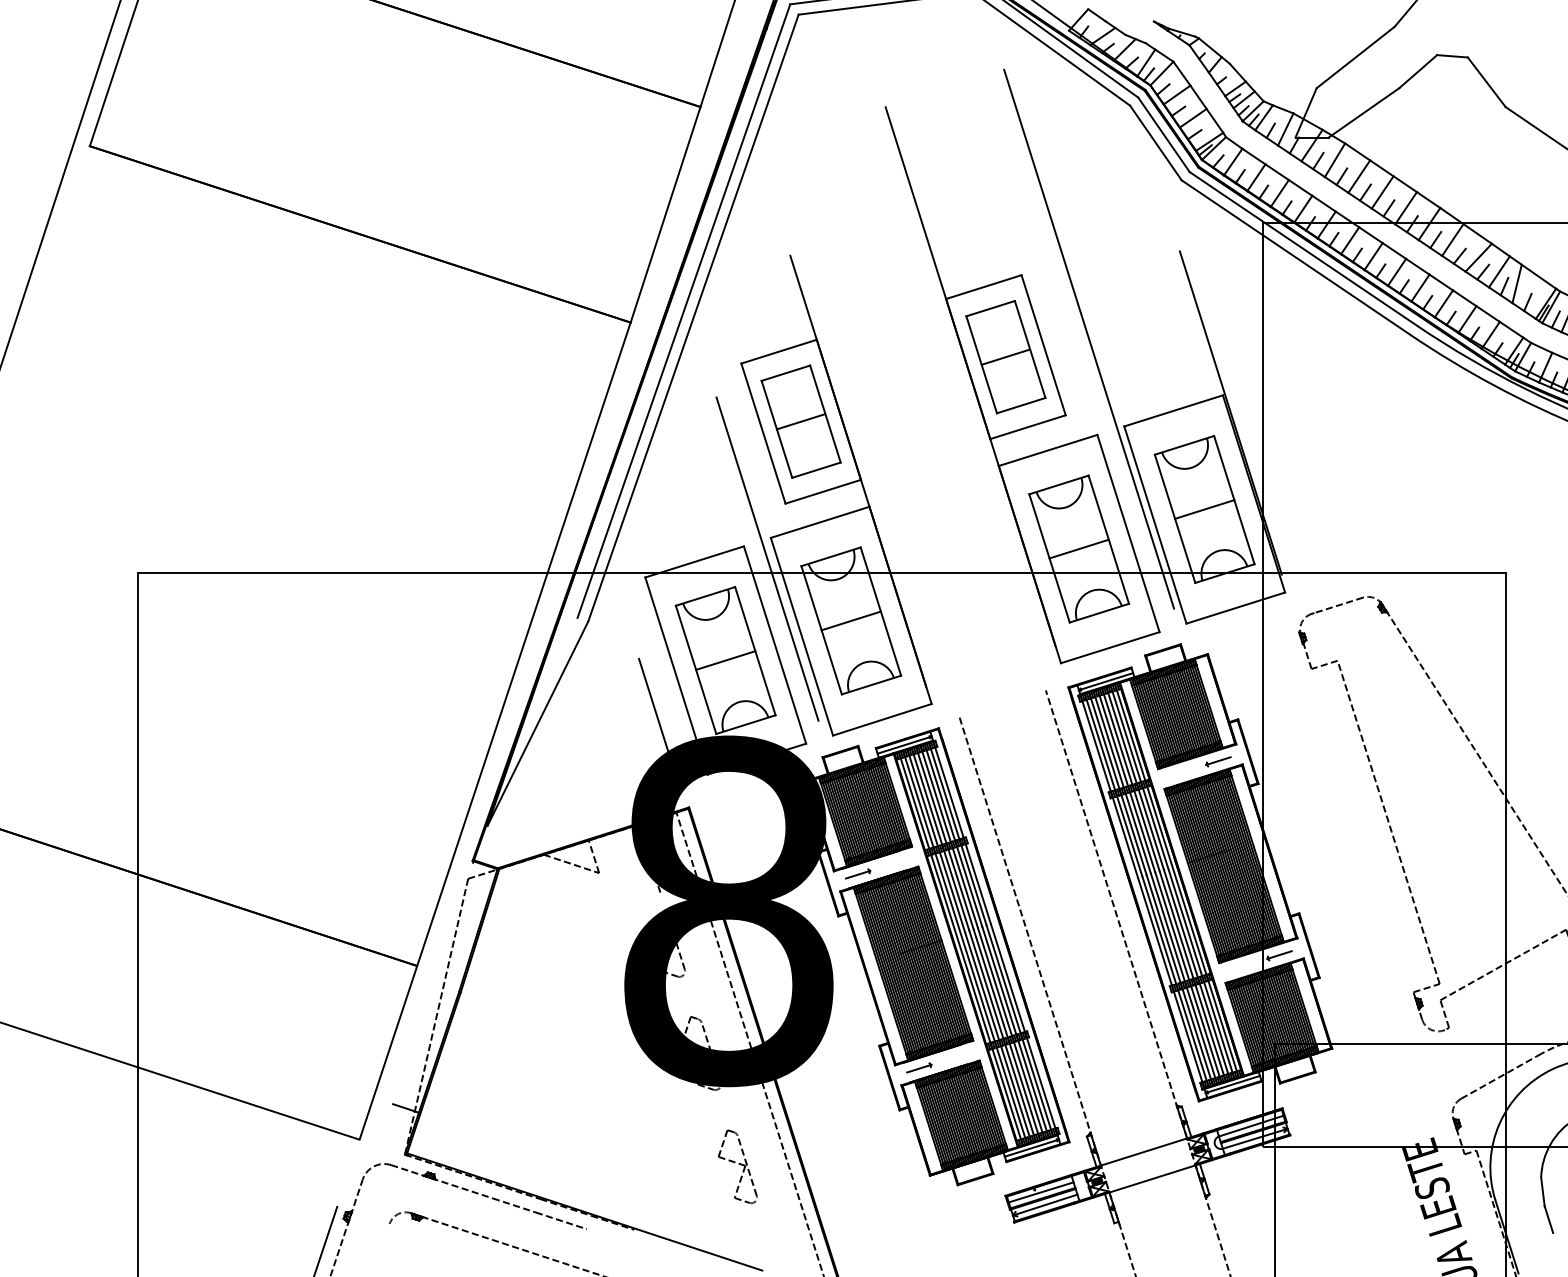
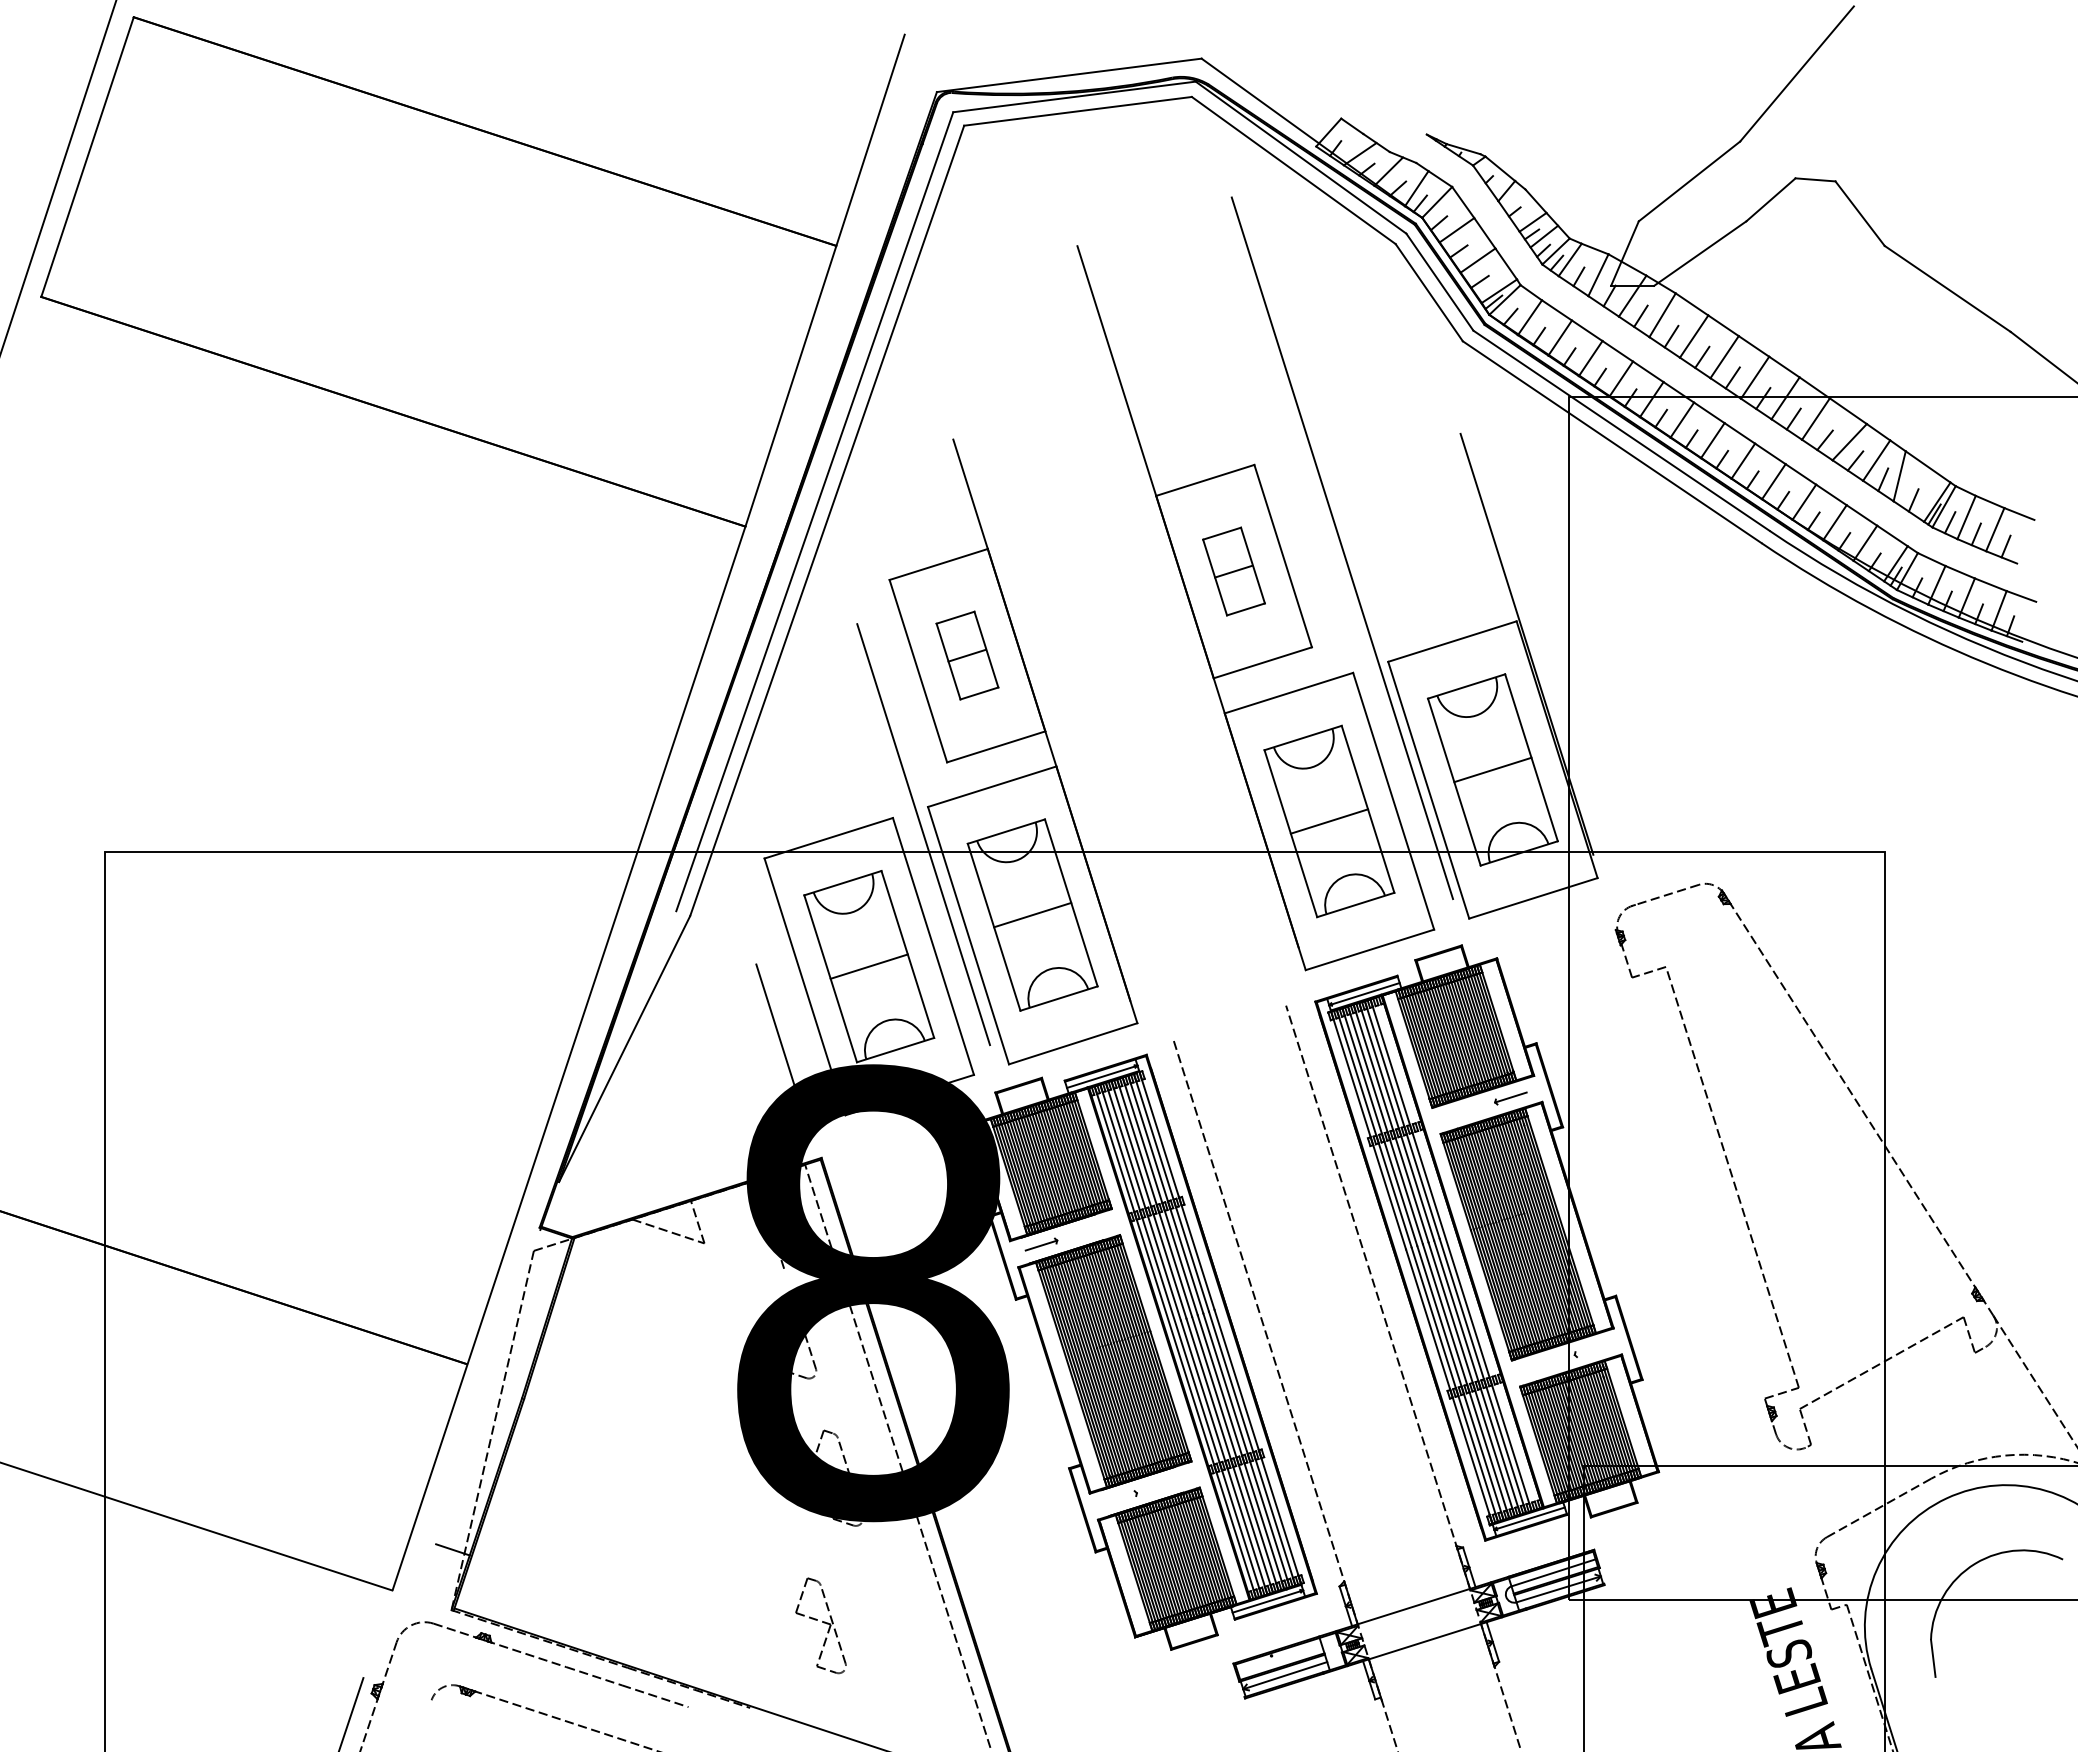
part: (1005, 357) -> (1233, 571), size x0.6
part: (801, 421) -> (967, 655), size x0.6
line: (1176, 880) -> (1456, 1253), removed
line: (1279, 955) -> (1590, 1350), removed
line: (918, 1069) -> (1120, 1498), removed
part: (737, 1166) -> (820, 1625), moved
line: (1040, 1192) -> (1279, 1659), removed
line: (1548, 1219) -> (1940, 1694), removed

